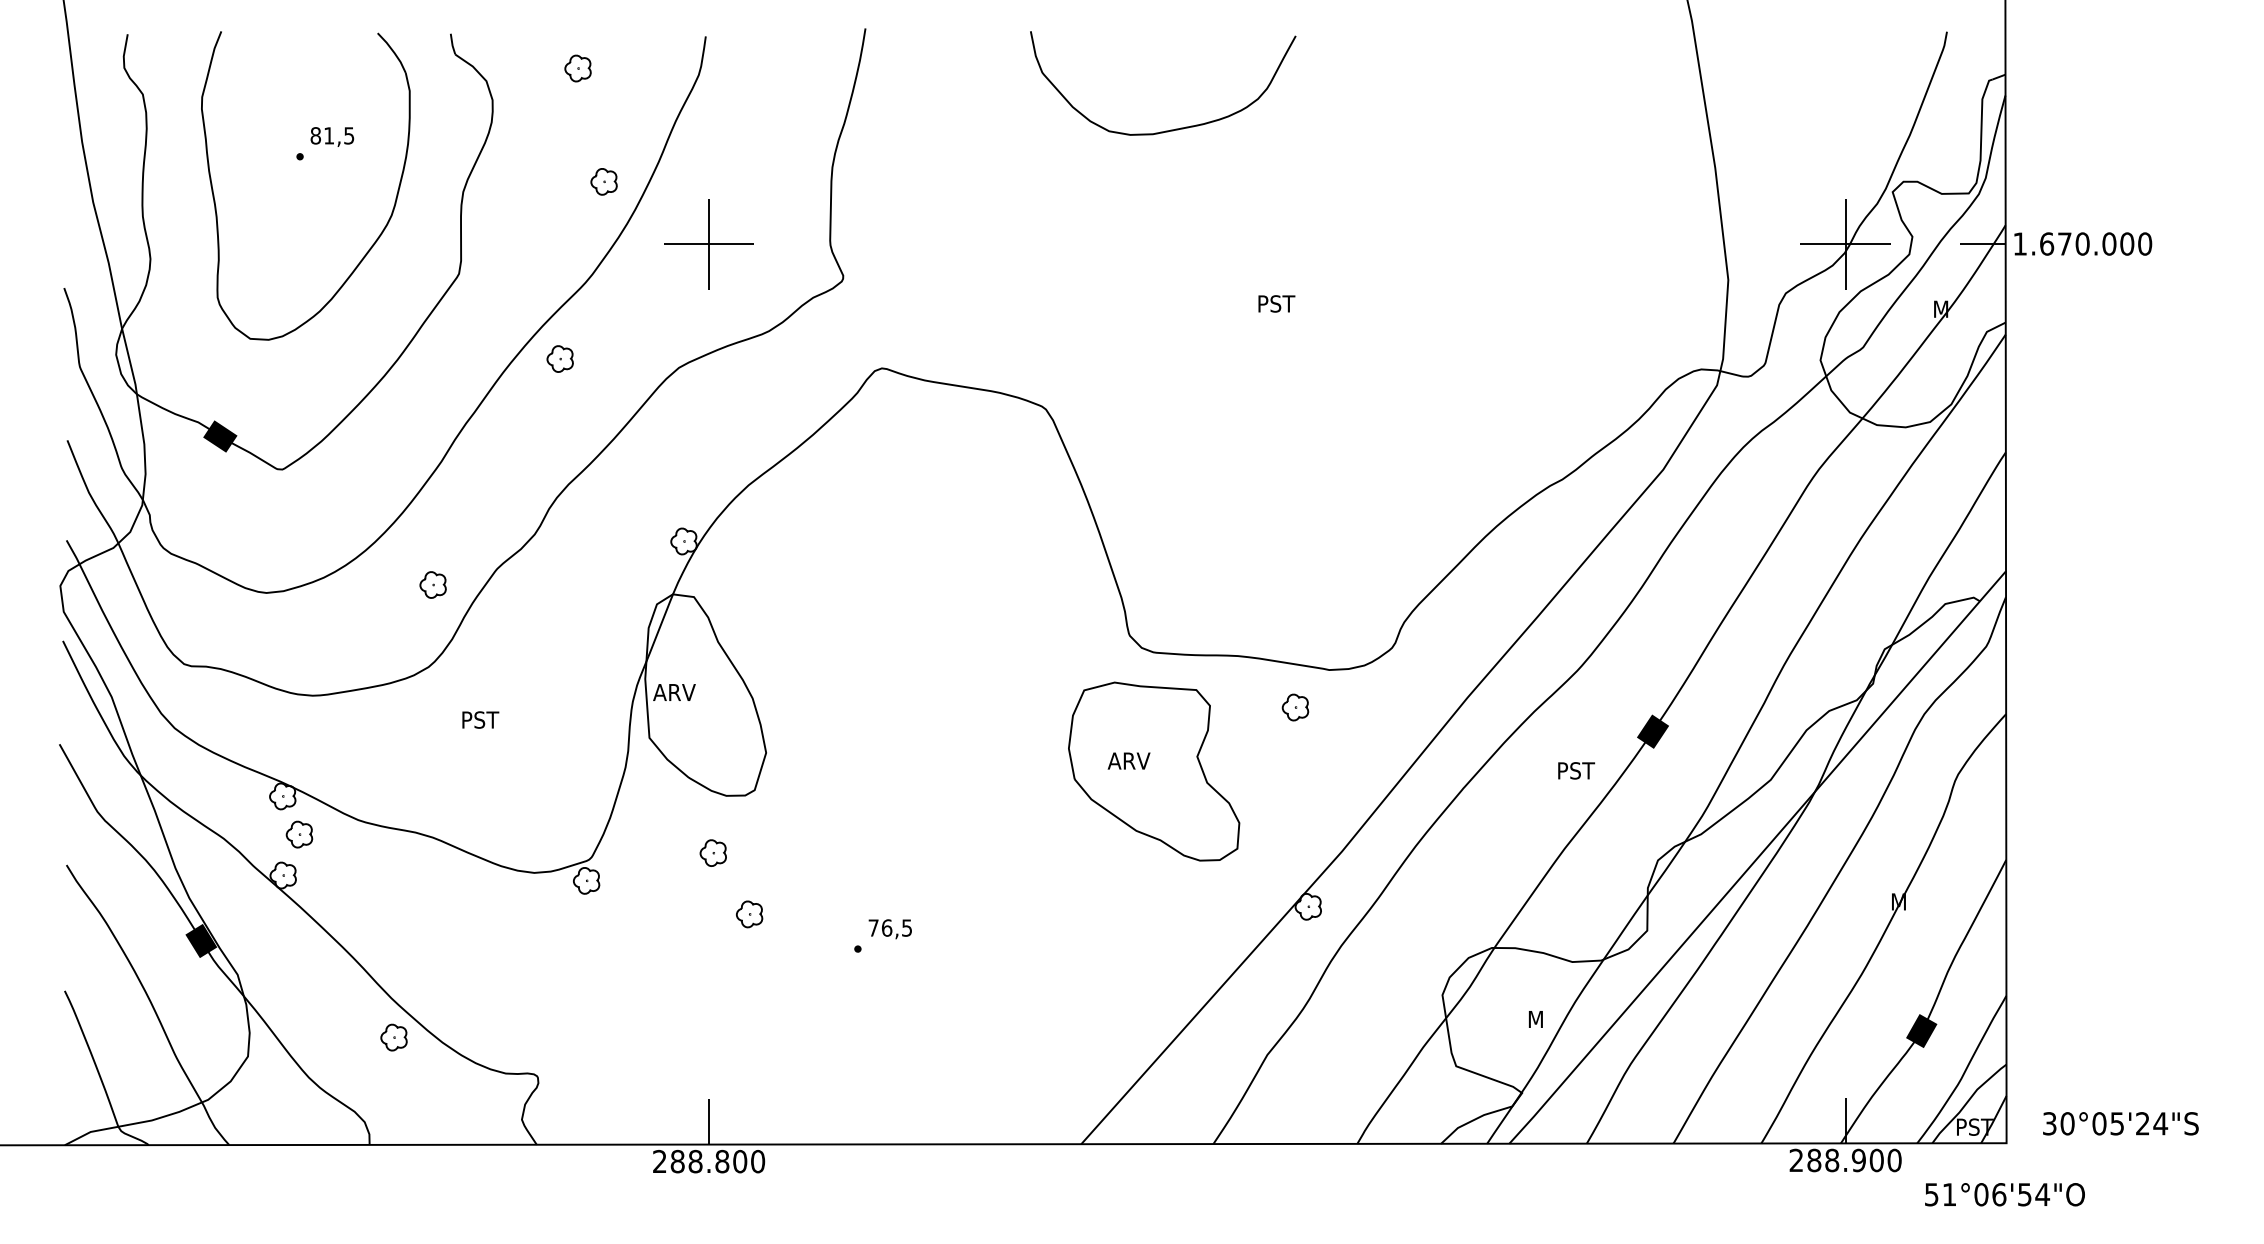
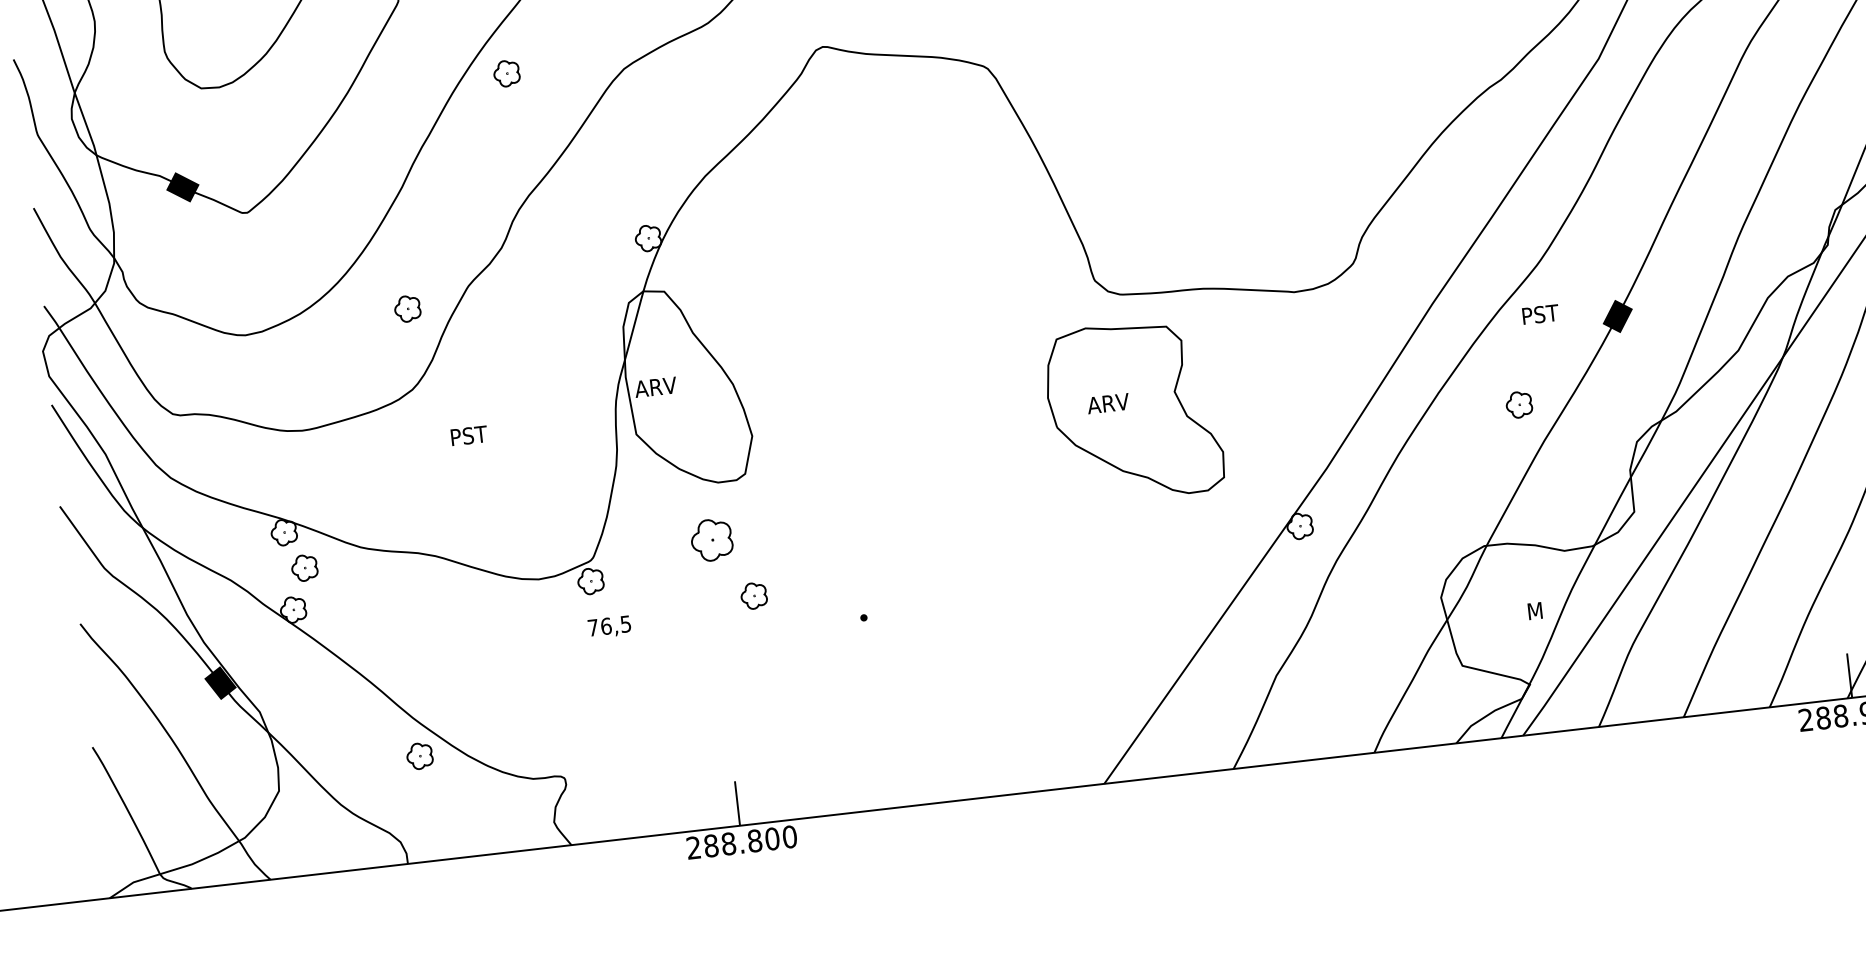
part: (1295, 707) -> (1519, 404), moved
text: (1576, 770) -> (1540, 314), moved
part: (712, 852) -> (710, 539), size x1.6
text: (889, 929) -> (608, 627), moved

